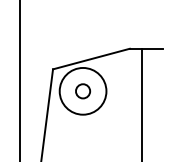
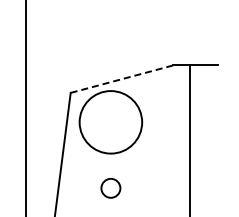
line: (91, 59) -> (122, 79), solid -> dashed
circle: (82, 91) -> (110, 188), moved

